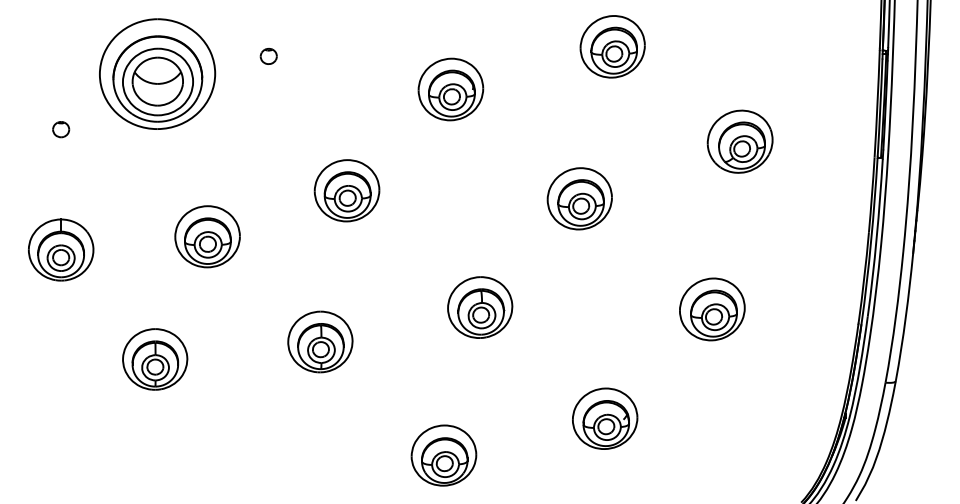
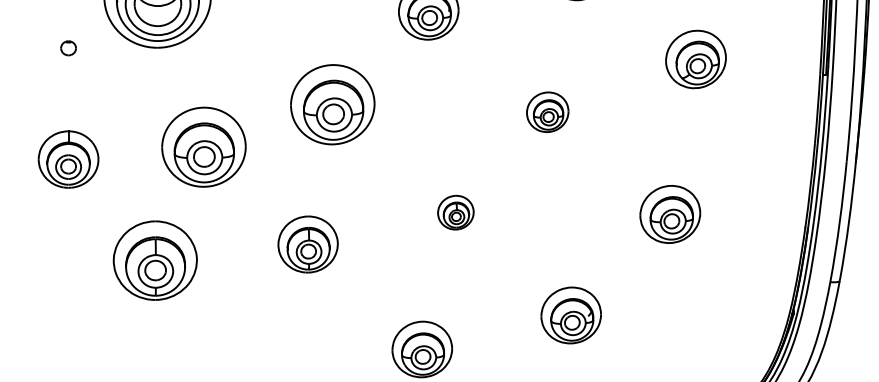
part: (346, 190) -> (332, 104), size x1.4
part: (579, 198) -> (547, 111), size x0.7
part: (207, 236) -> (203, 147), size x1.4
part: (480, 307) -> (456, 212), size x0.6
part: (155, 359) -> (155, 260), size x1.4

